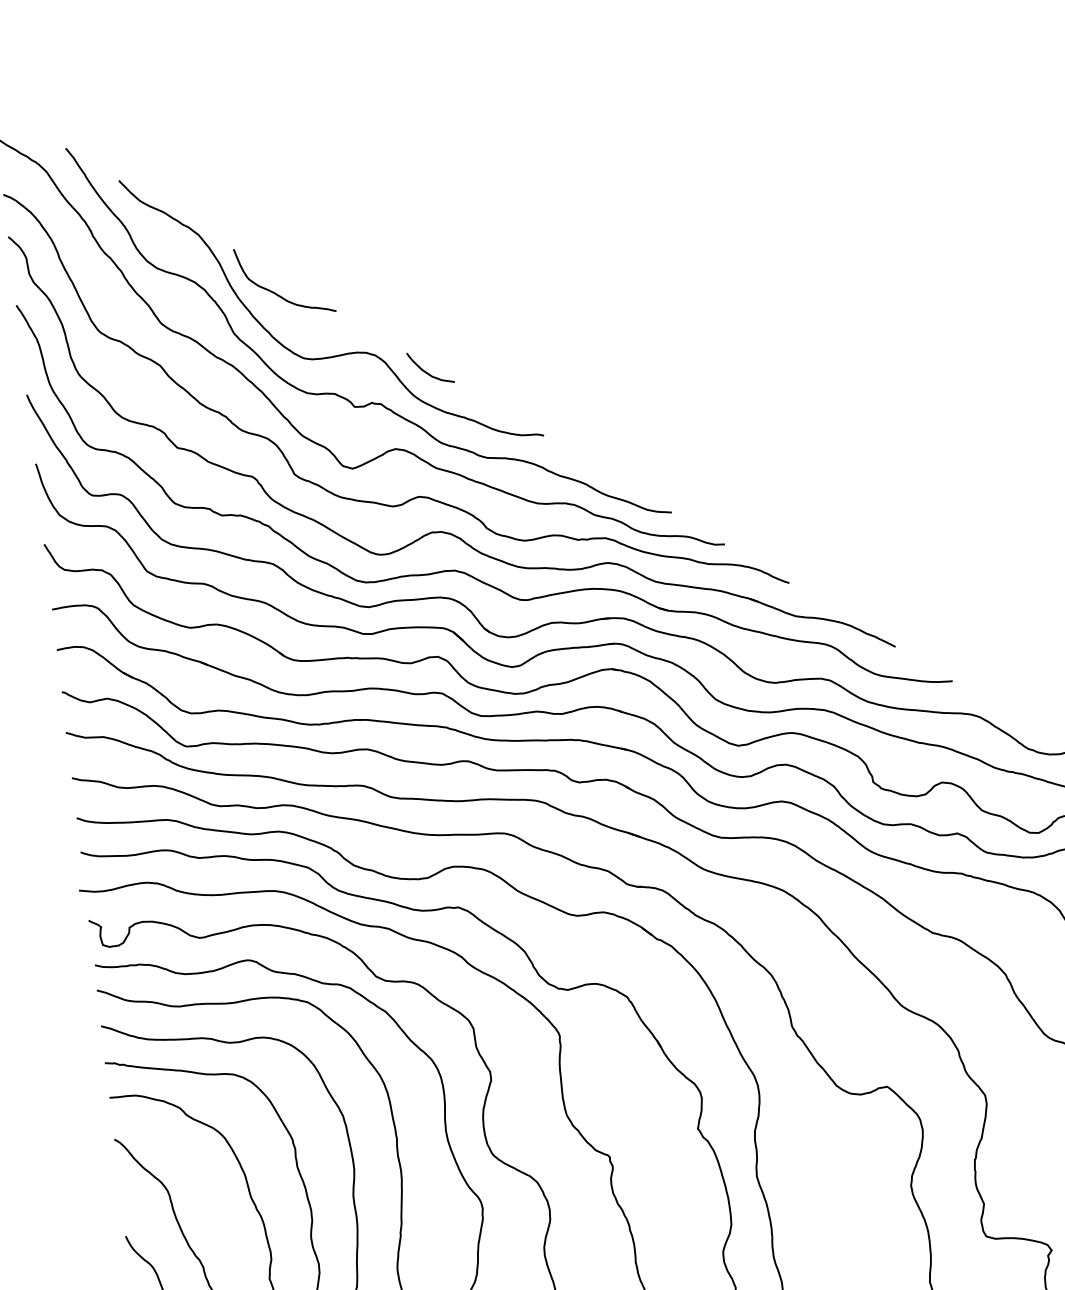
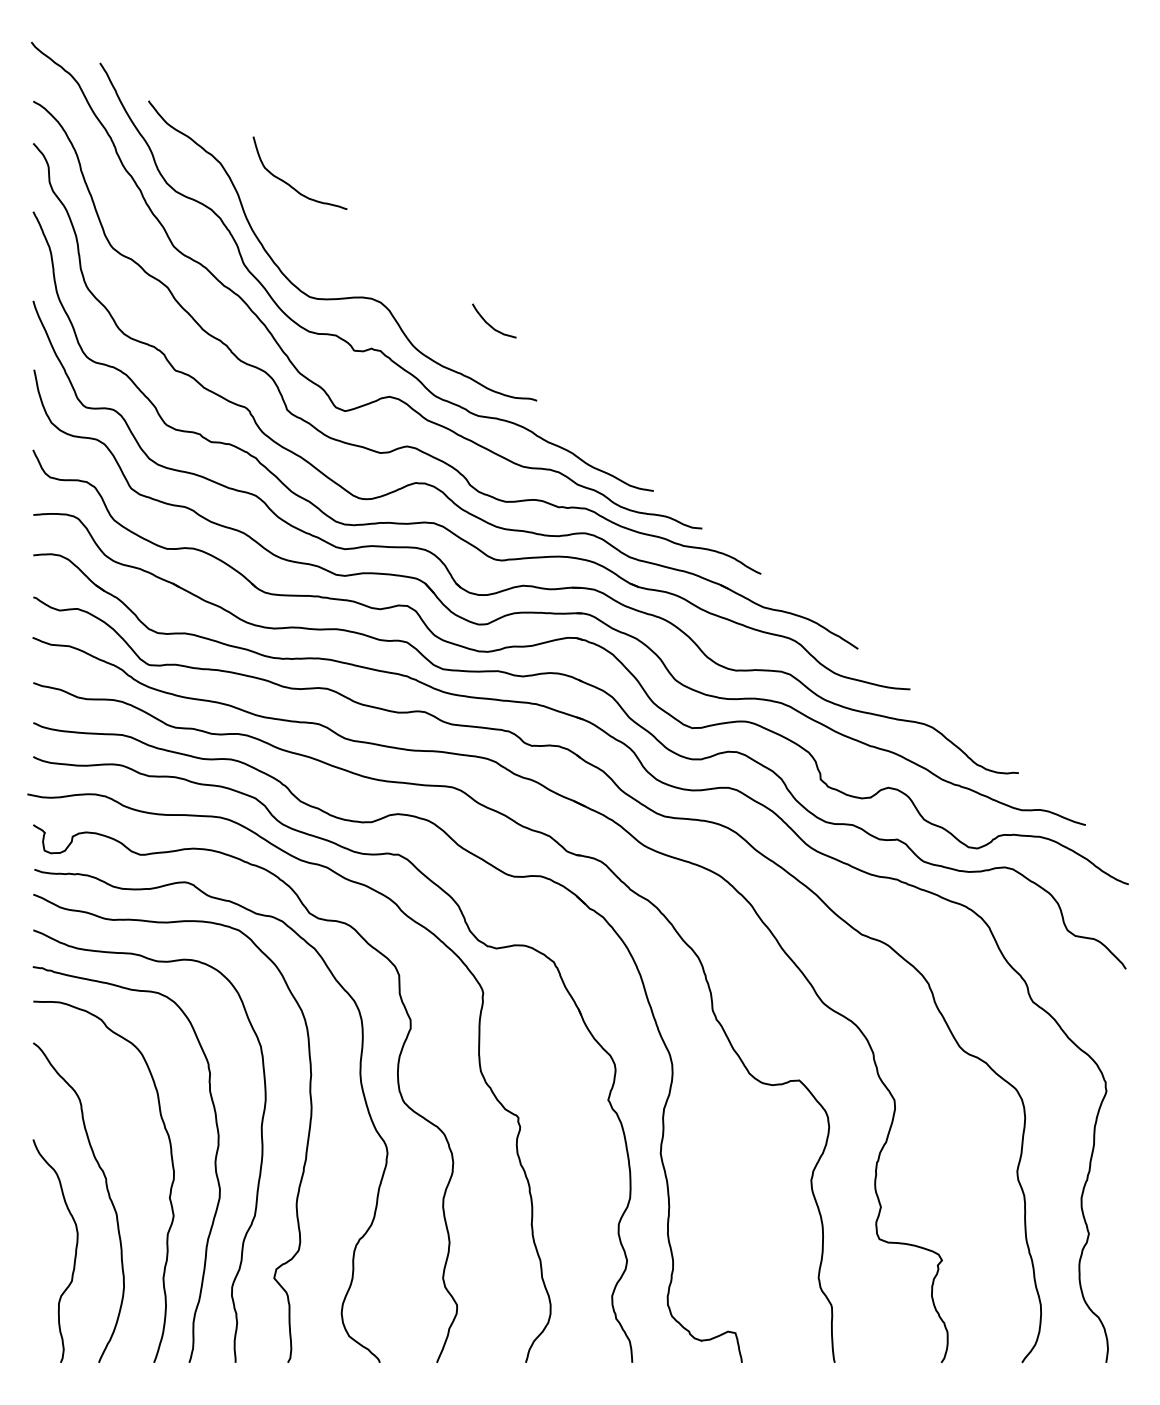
curve: (276, 292) -> (290, 184), moved
curve: (427, 371) -> (490, 324), moved

